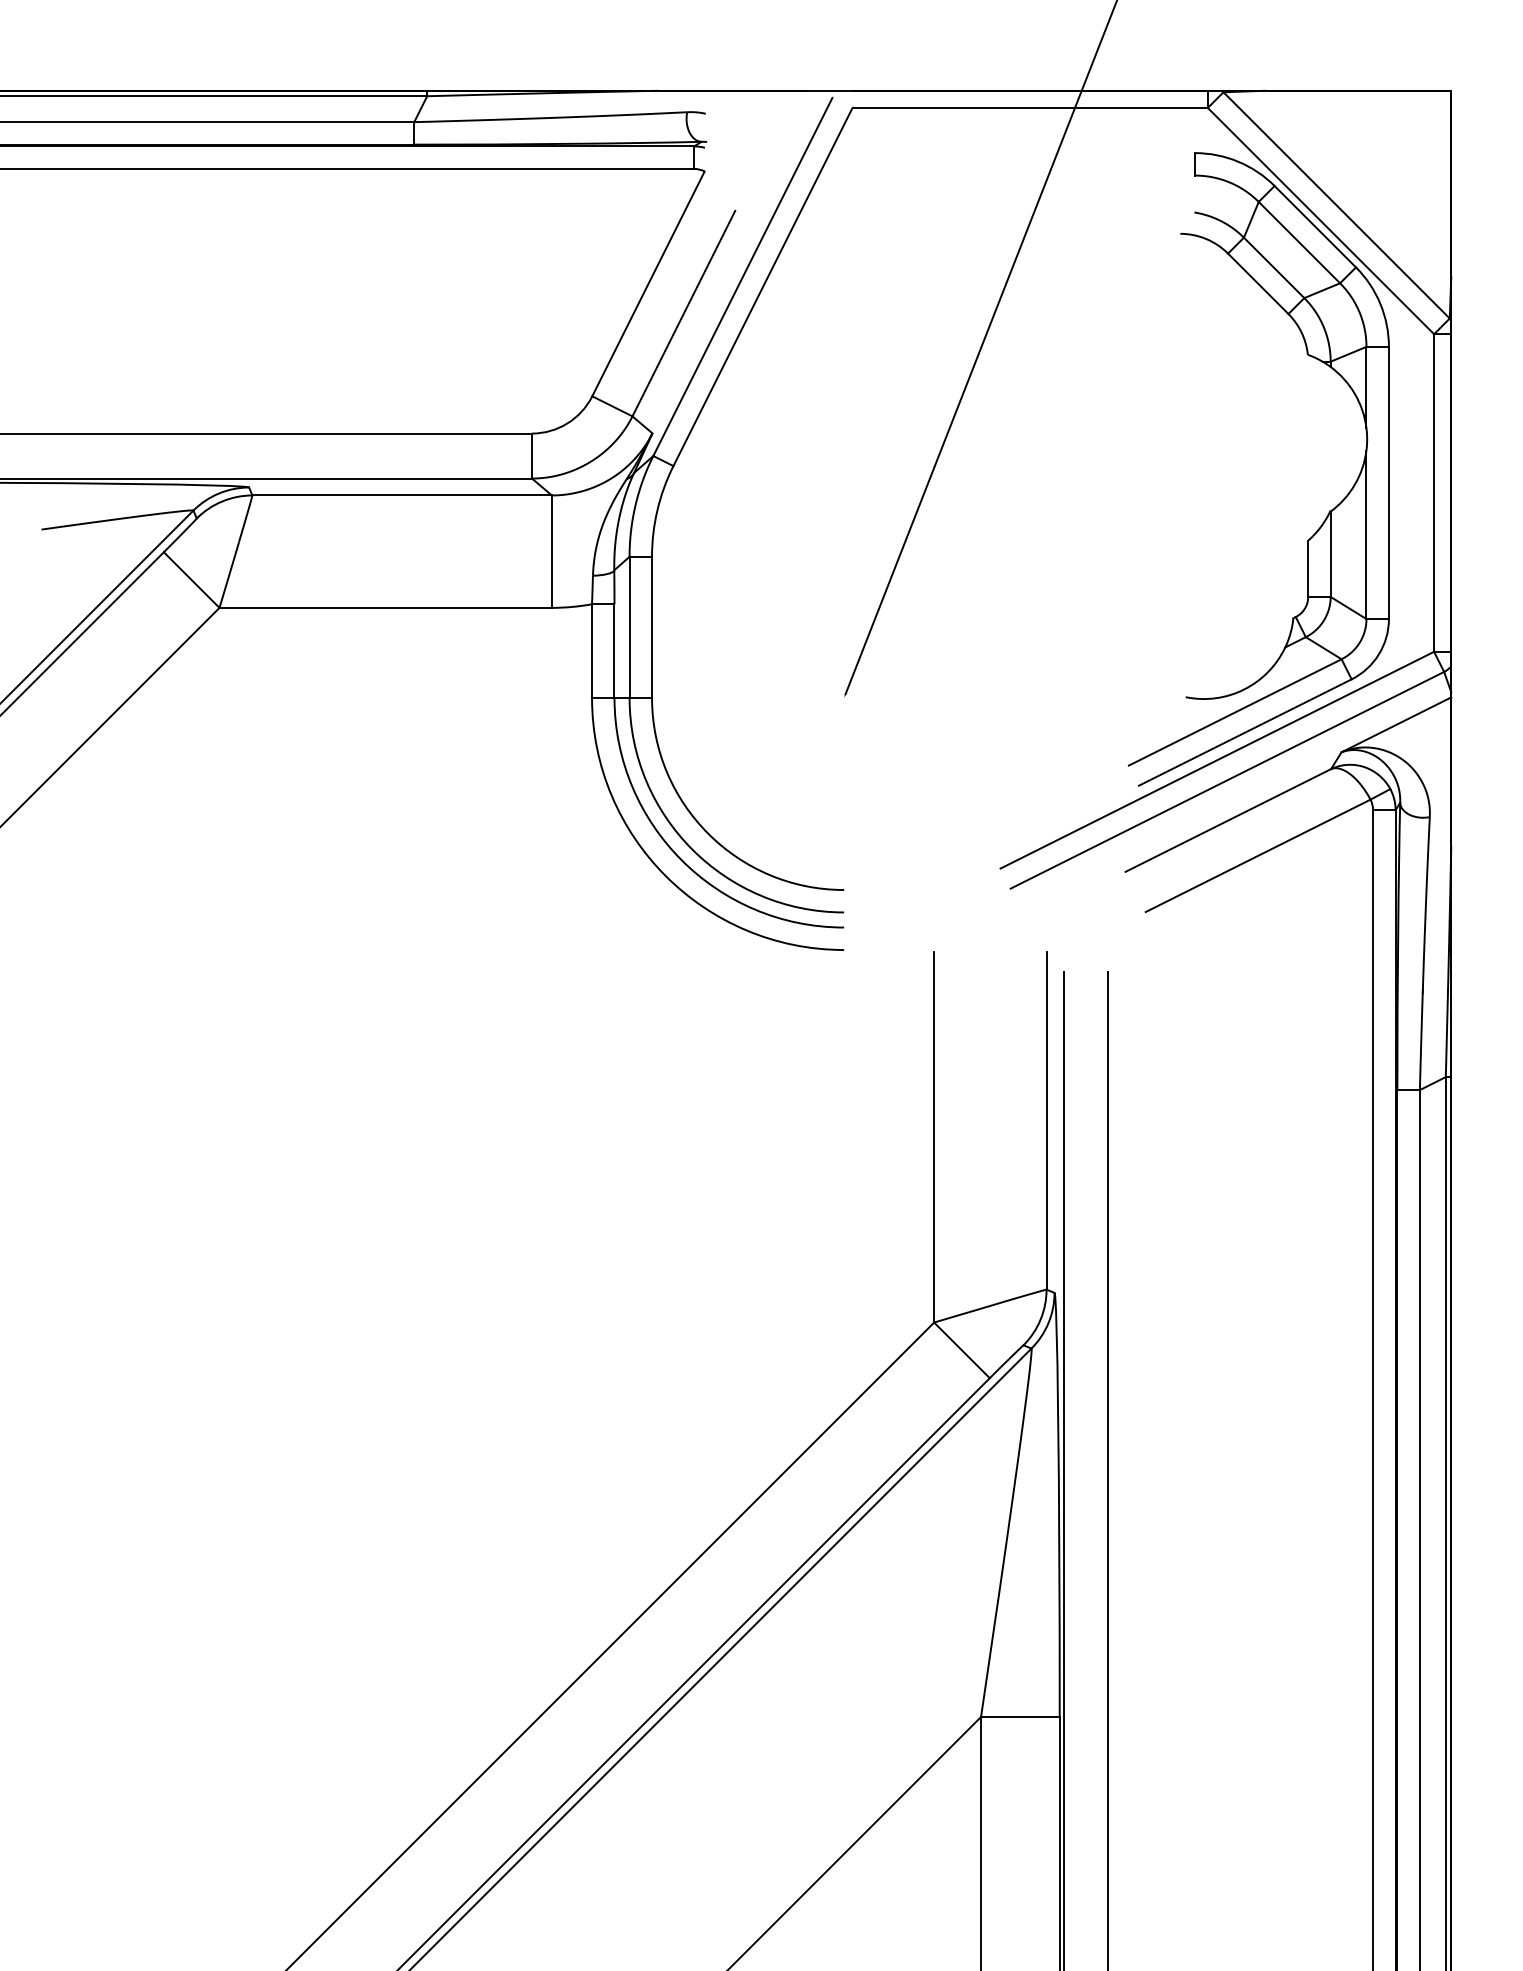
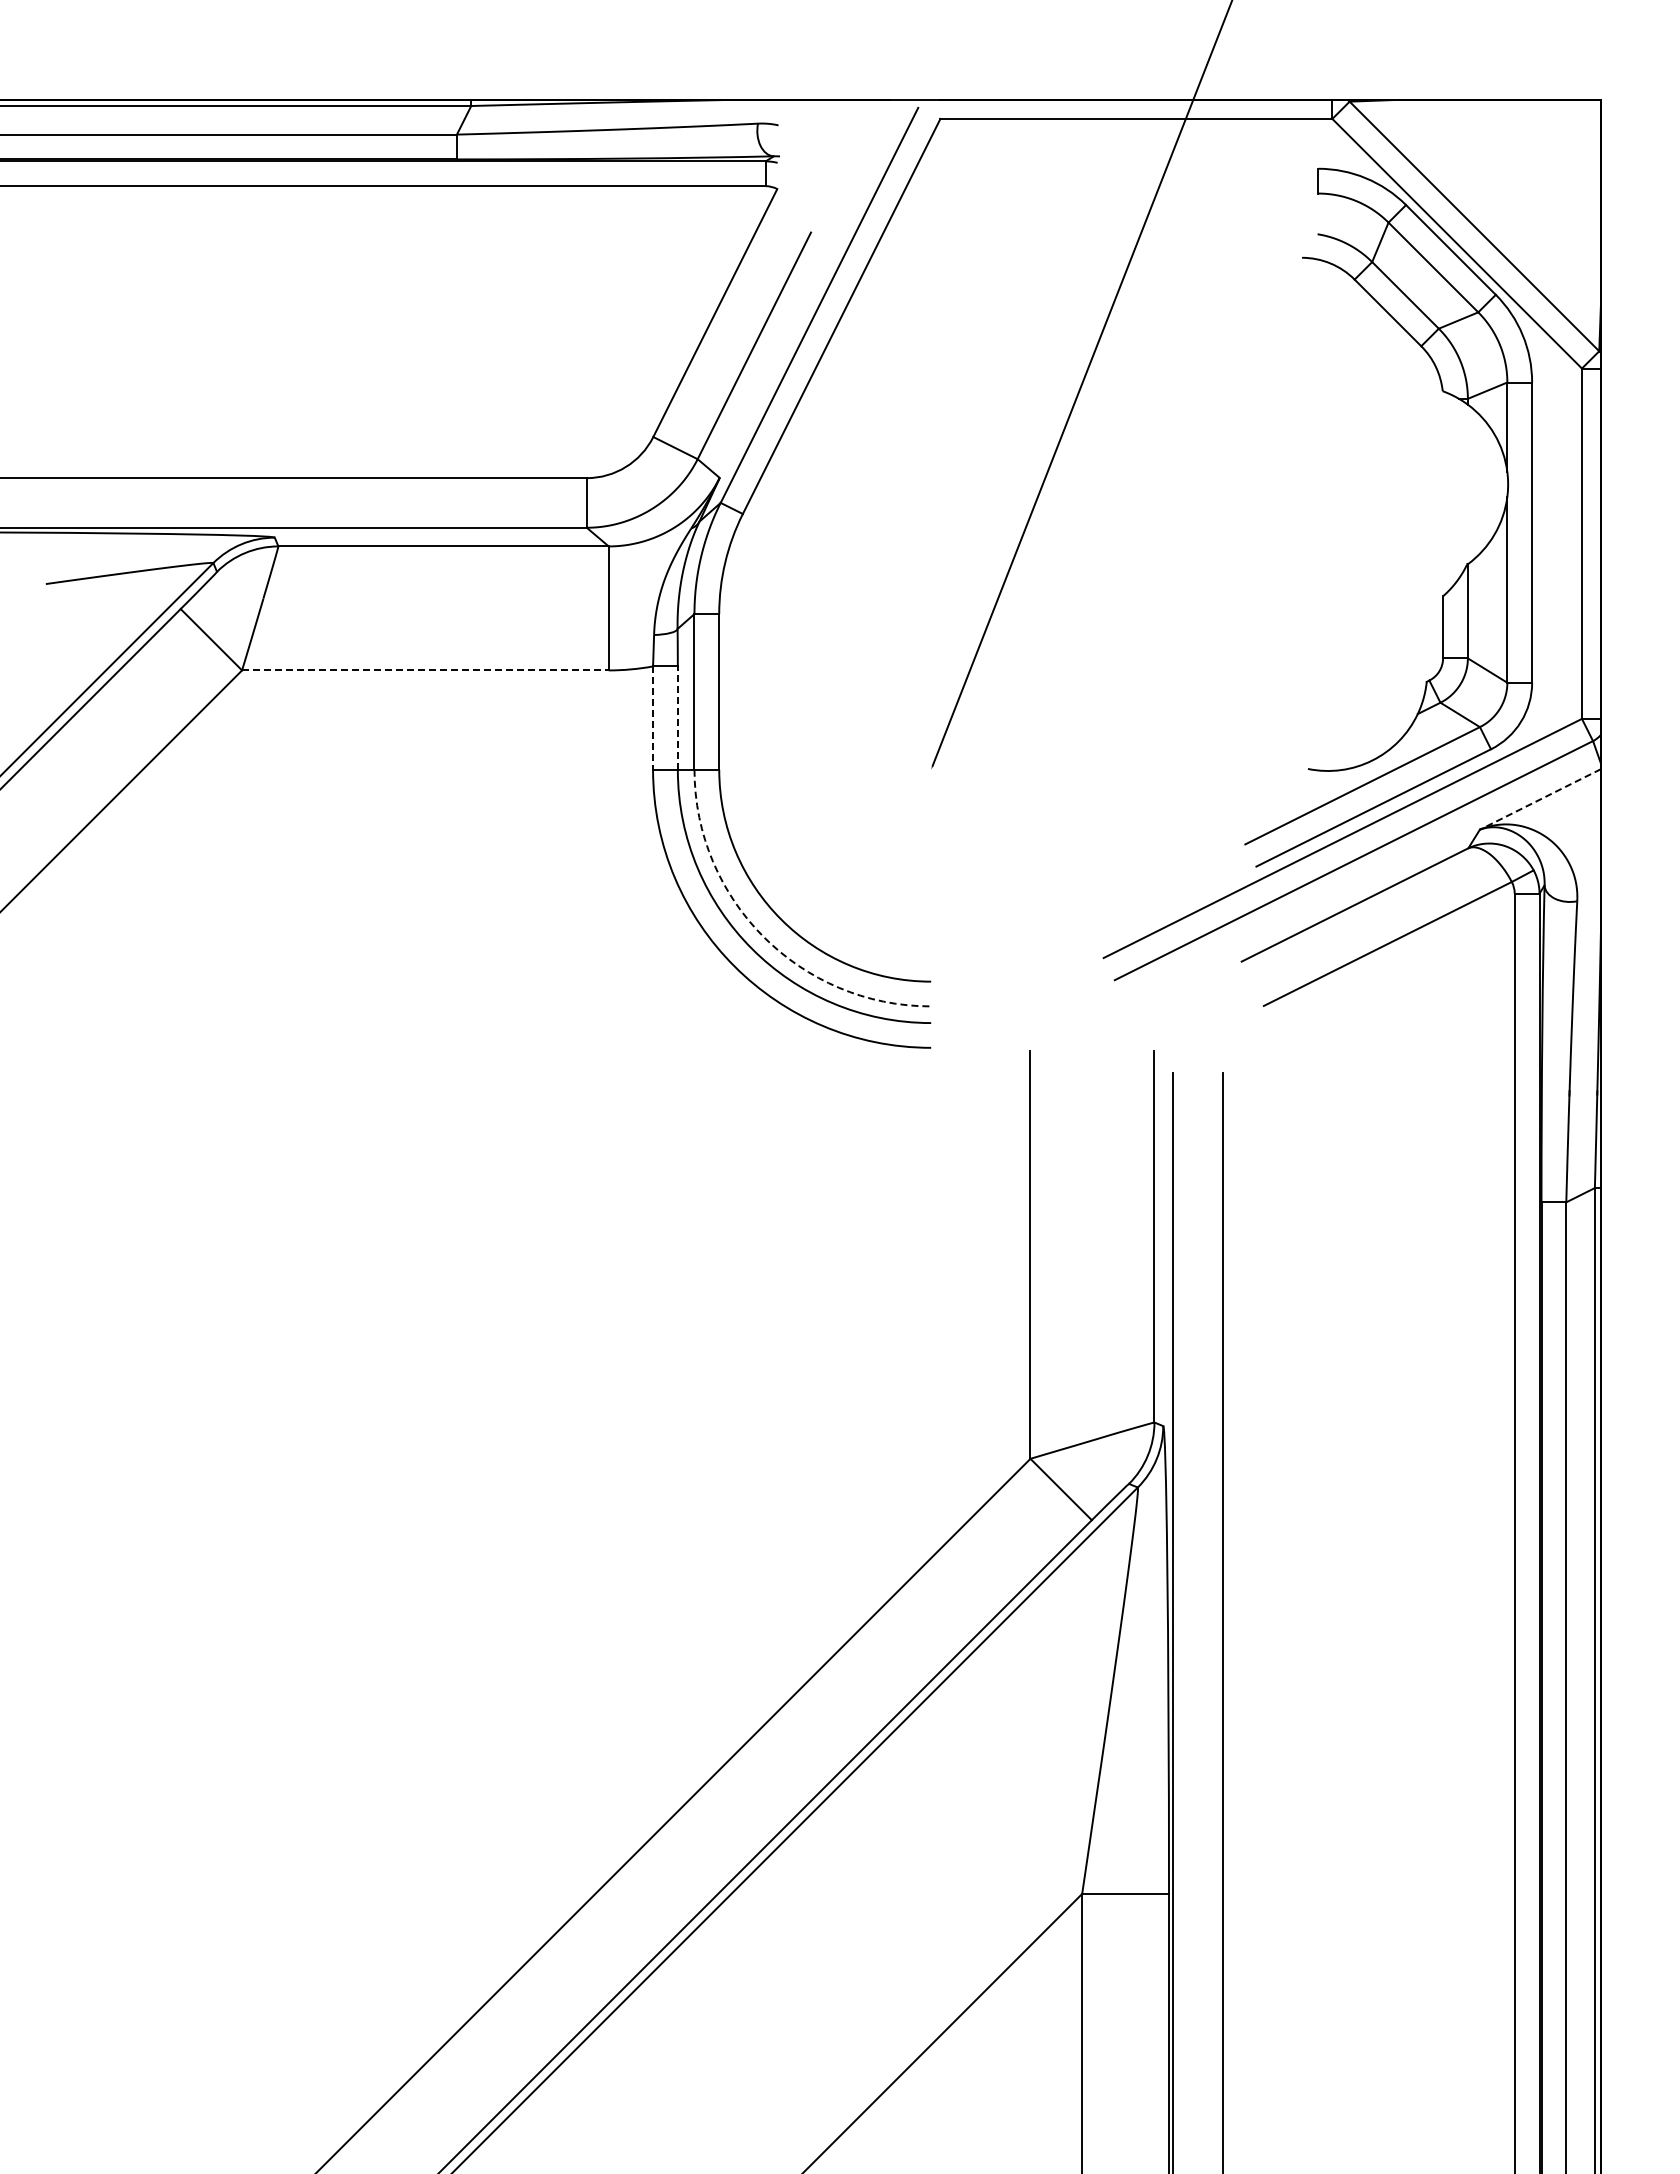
line: (385, 607) -> (425, 670), solid -> dashed
line: (592, 651) -> (653, 718), solid -> dashed
line: (614, 651) -> (677, 718), solid -> dashed
line: (1396, 724) -> (1540, 799), solid -> dashed
arc: (692, 849) -> (763, 937), solid -> dashed

